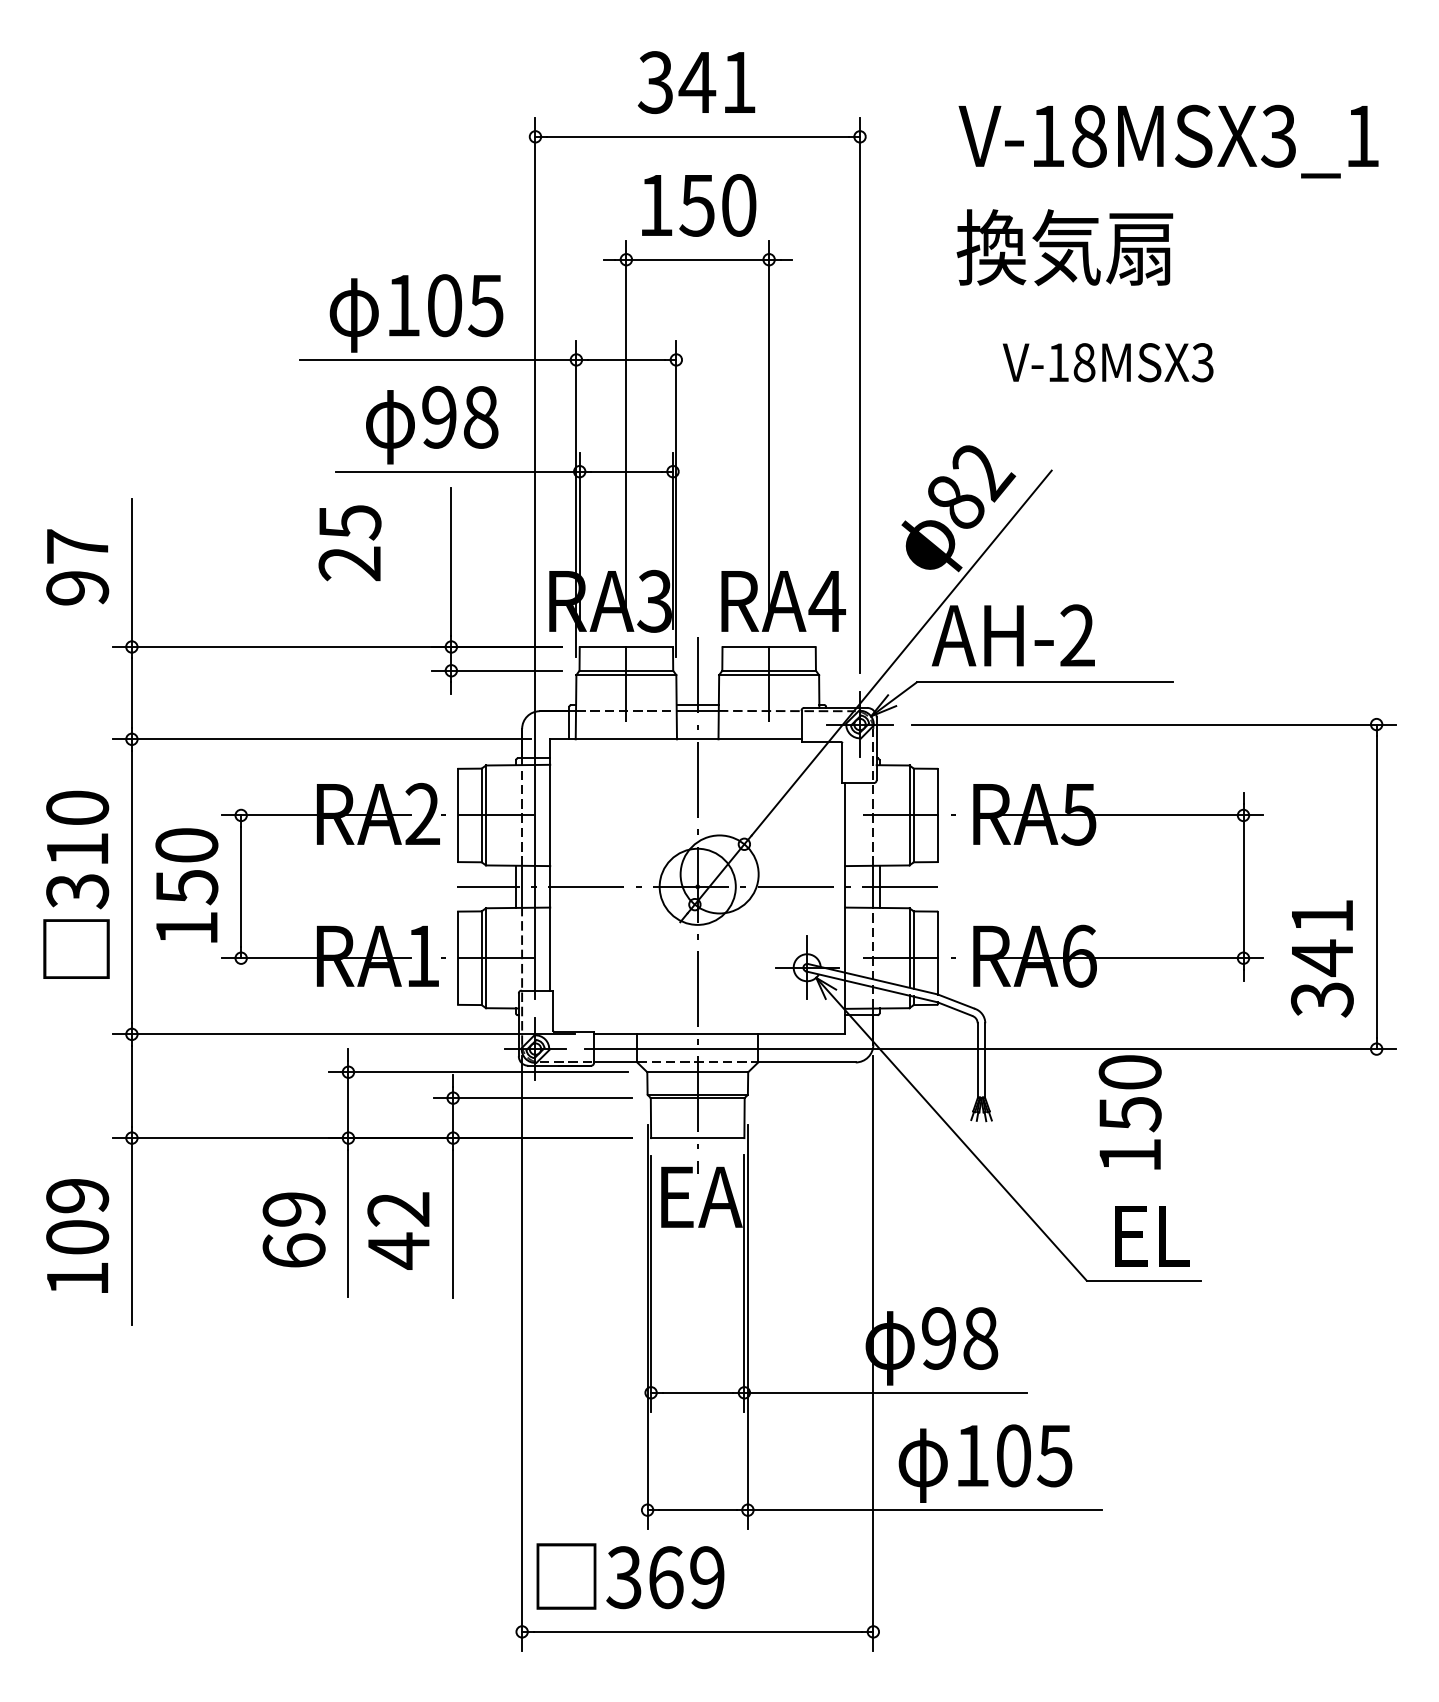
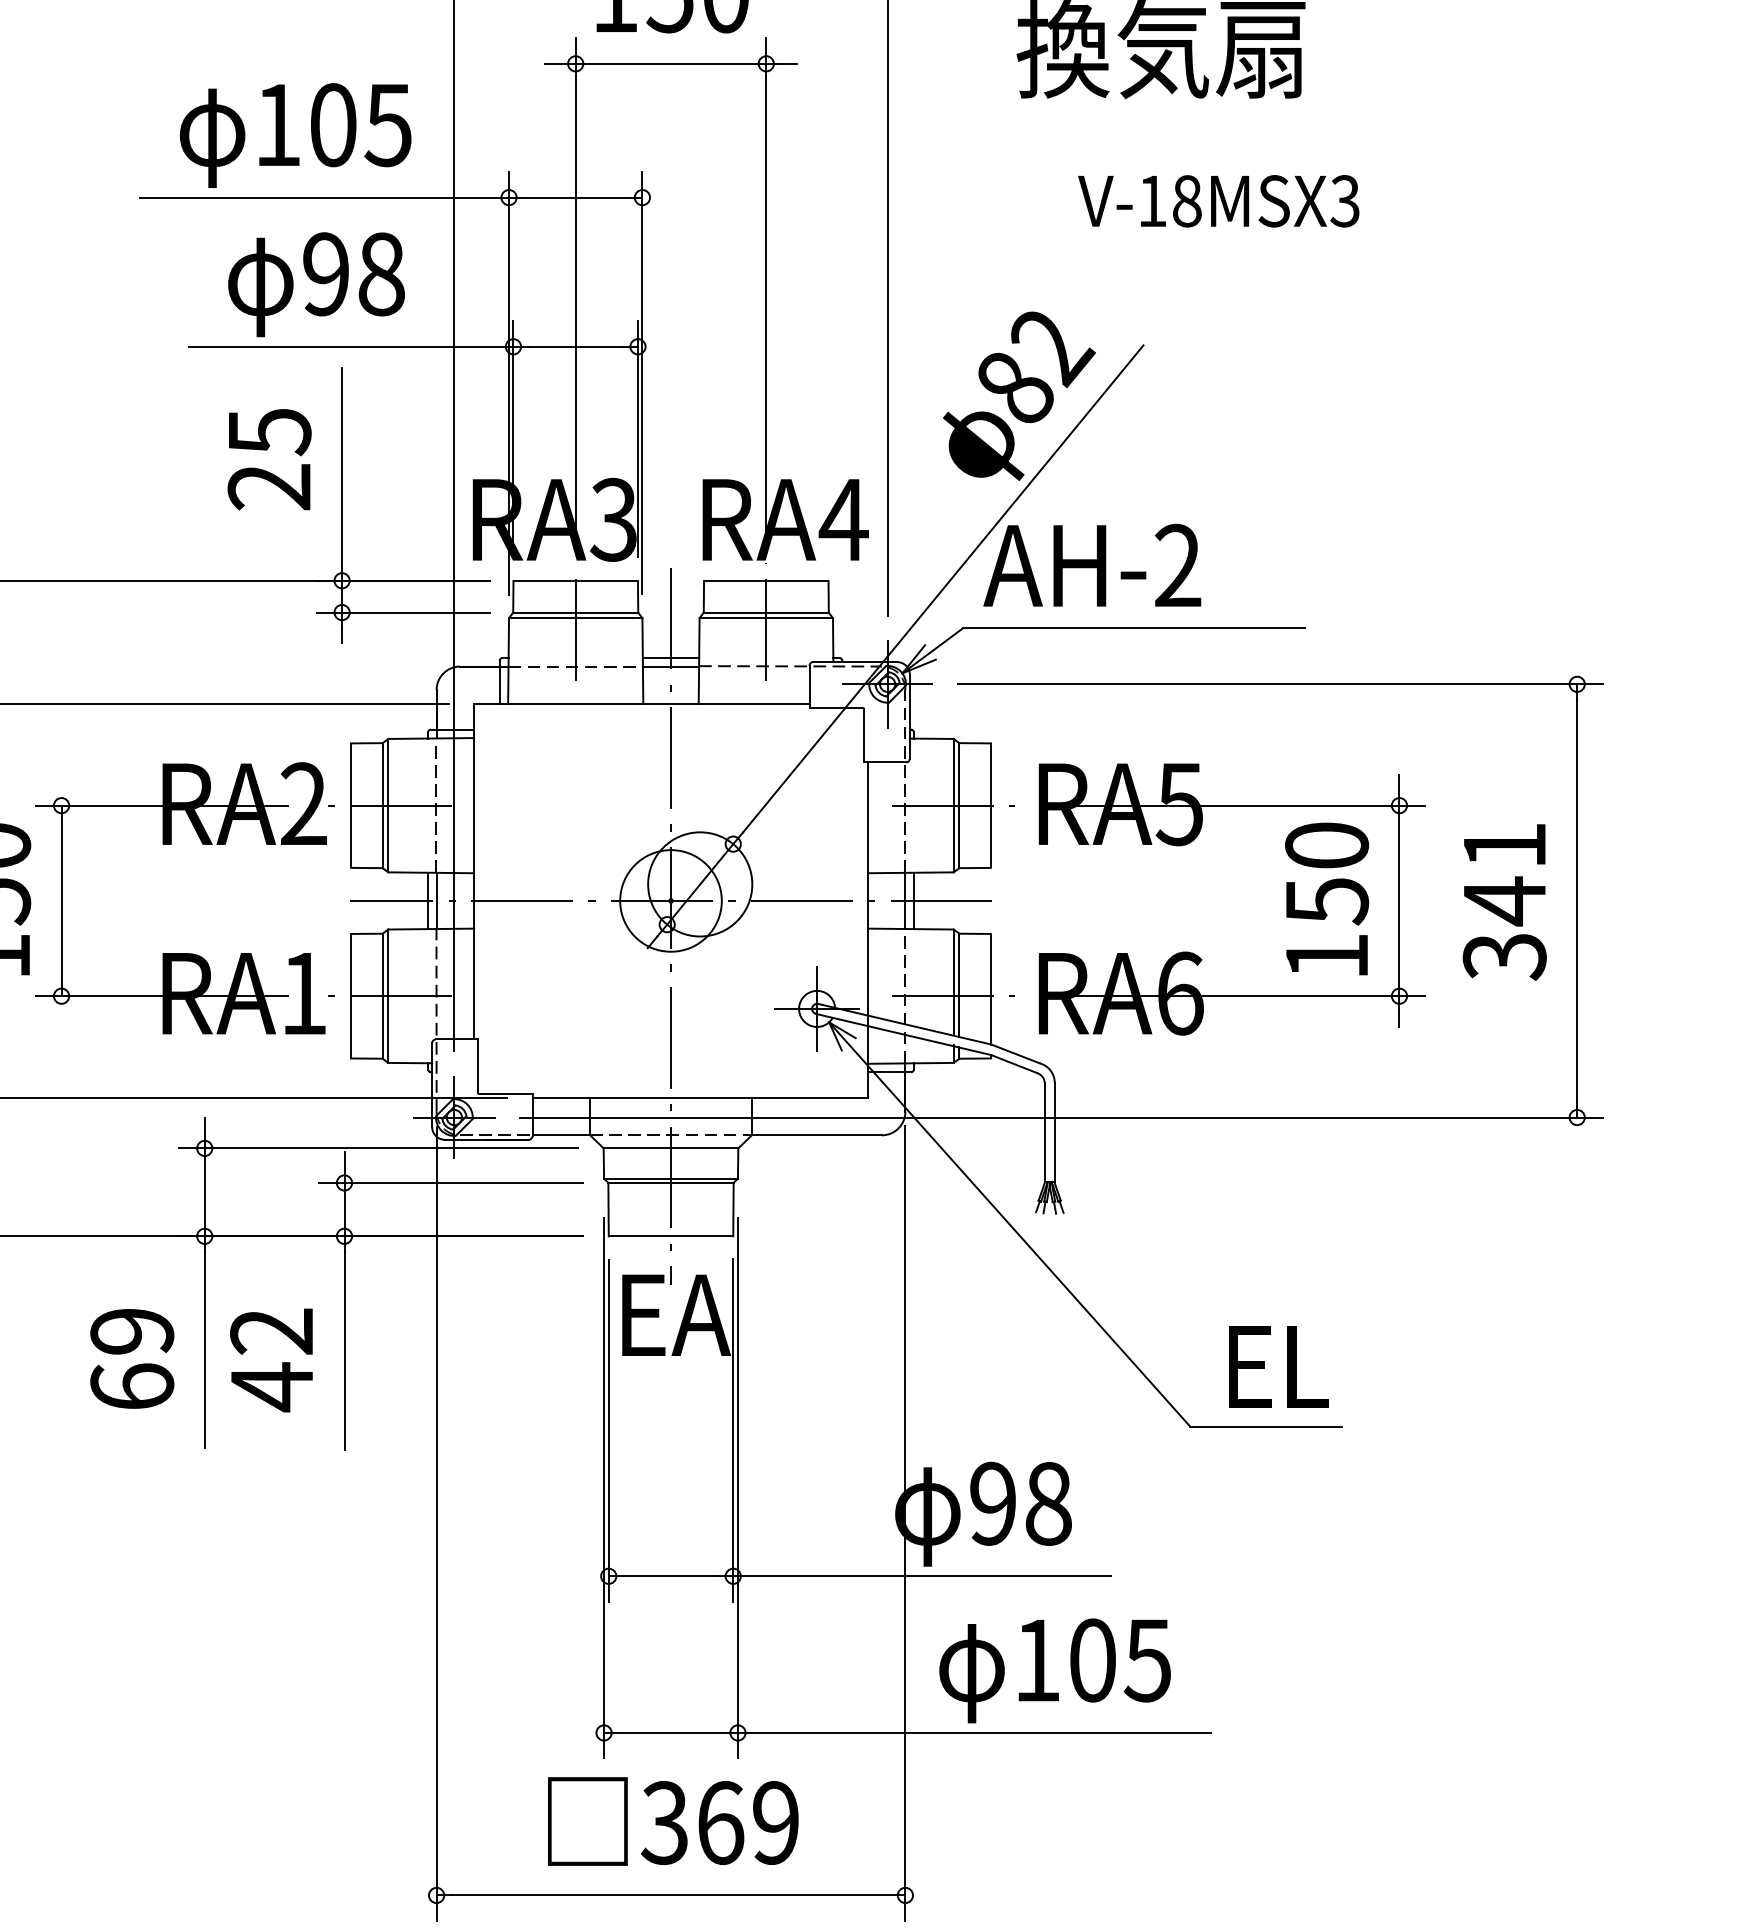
text: (349, 543) -> (268, 459), moved
text: (1322, 958) -> (1504, 901), moved
text: (1129, 1112) -> (1326, 899), moved
text: (630, 1576) -> (673, 1821), moved

